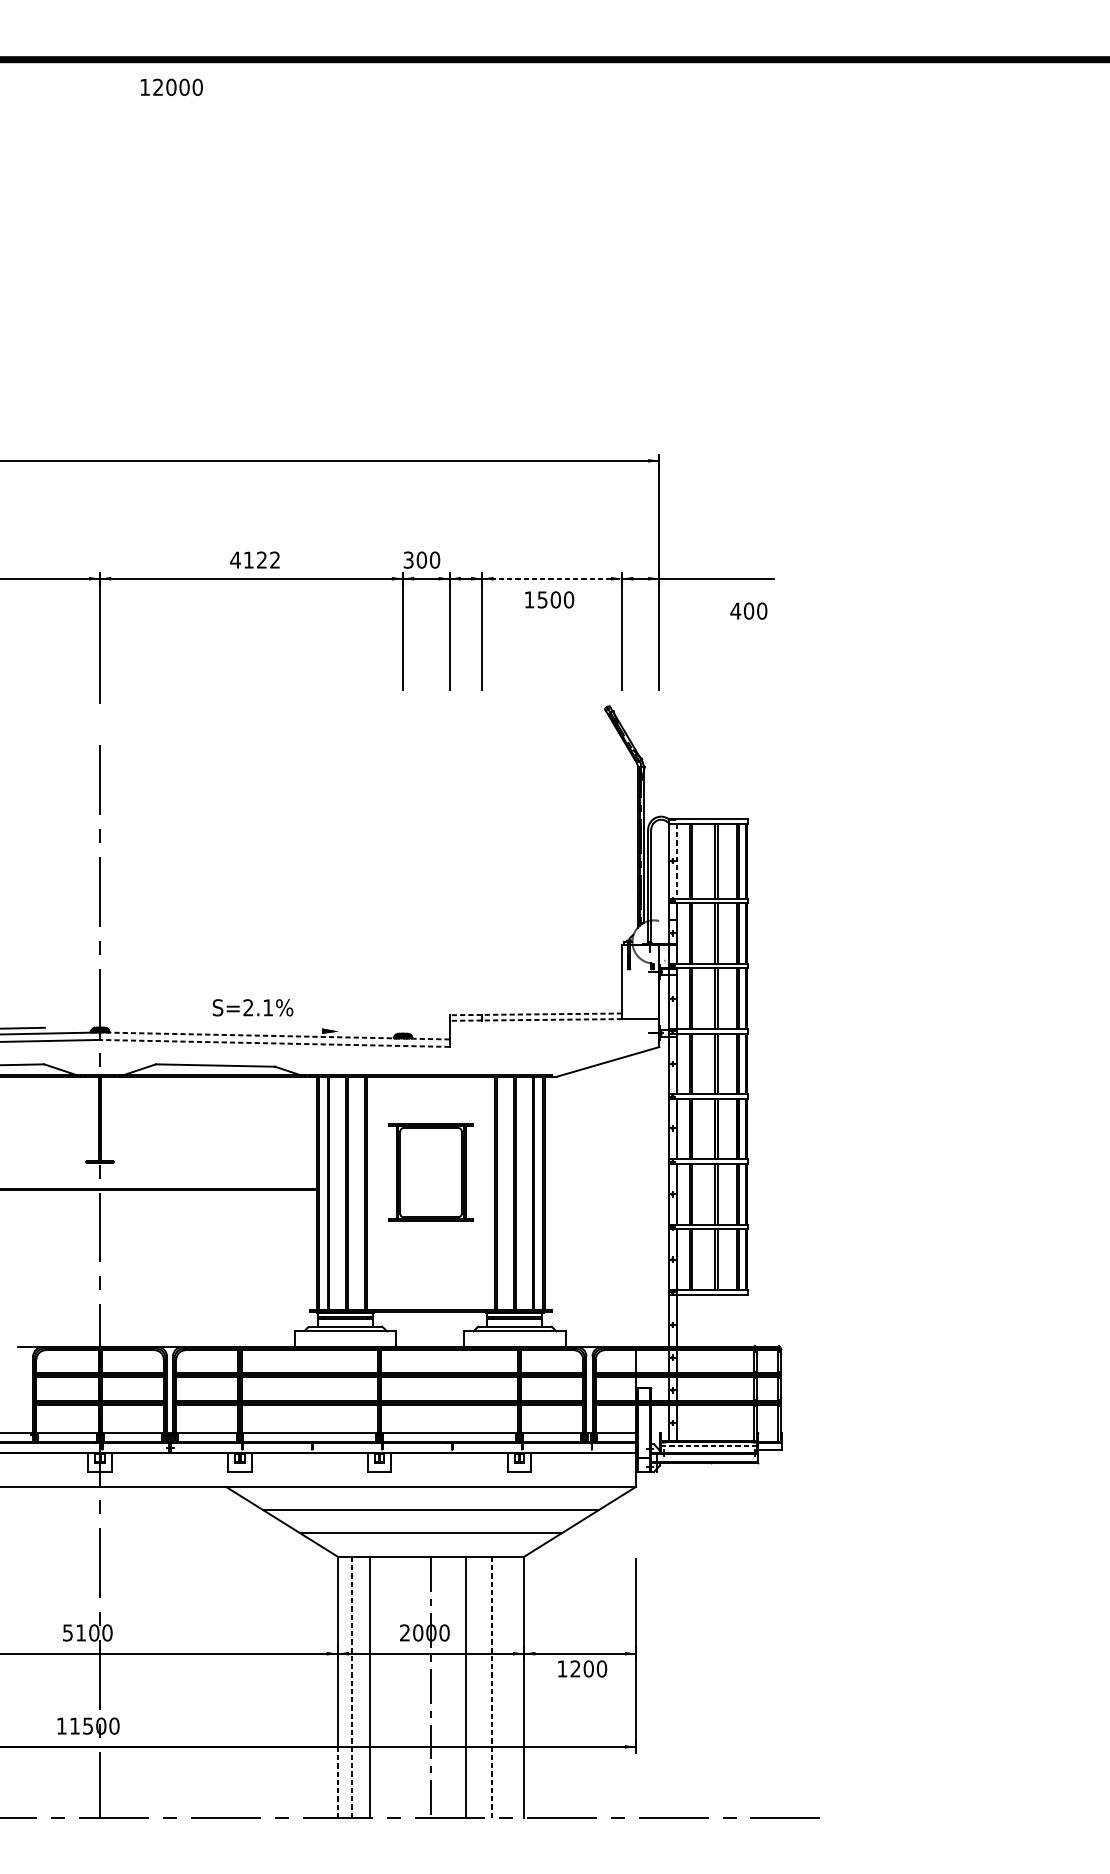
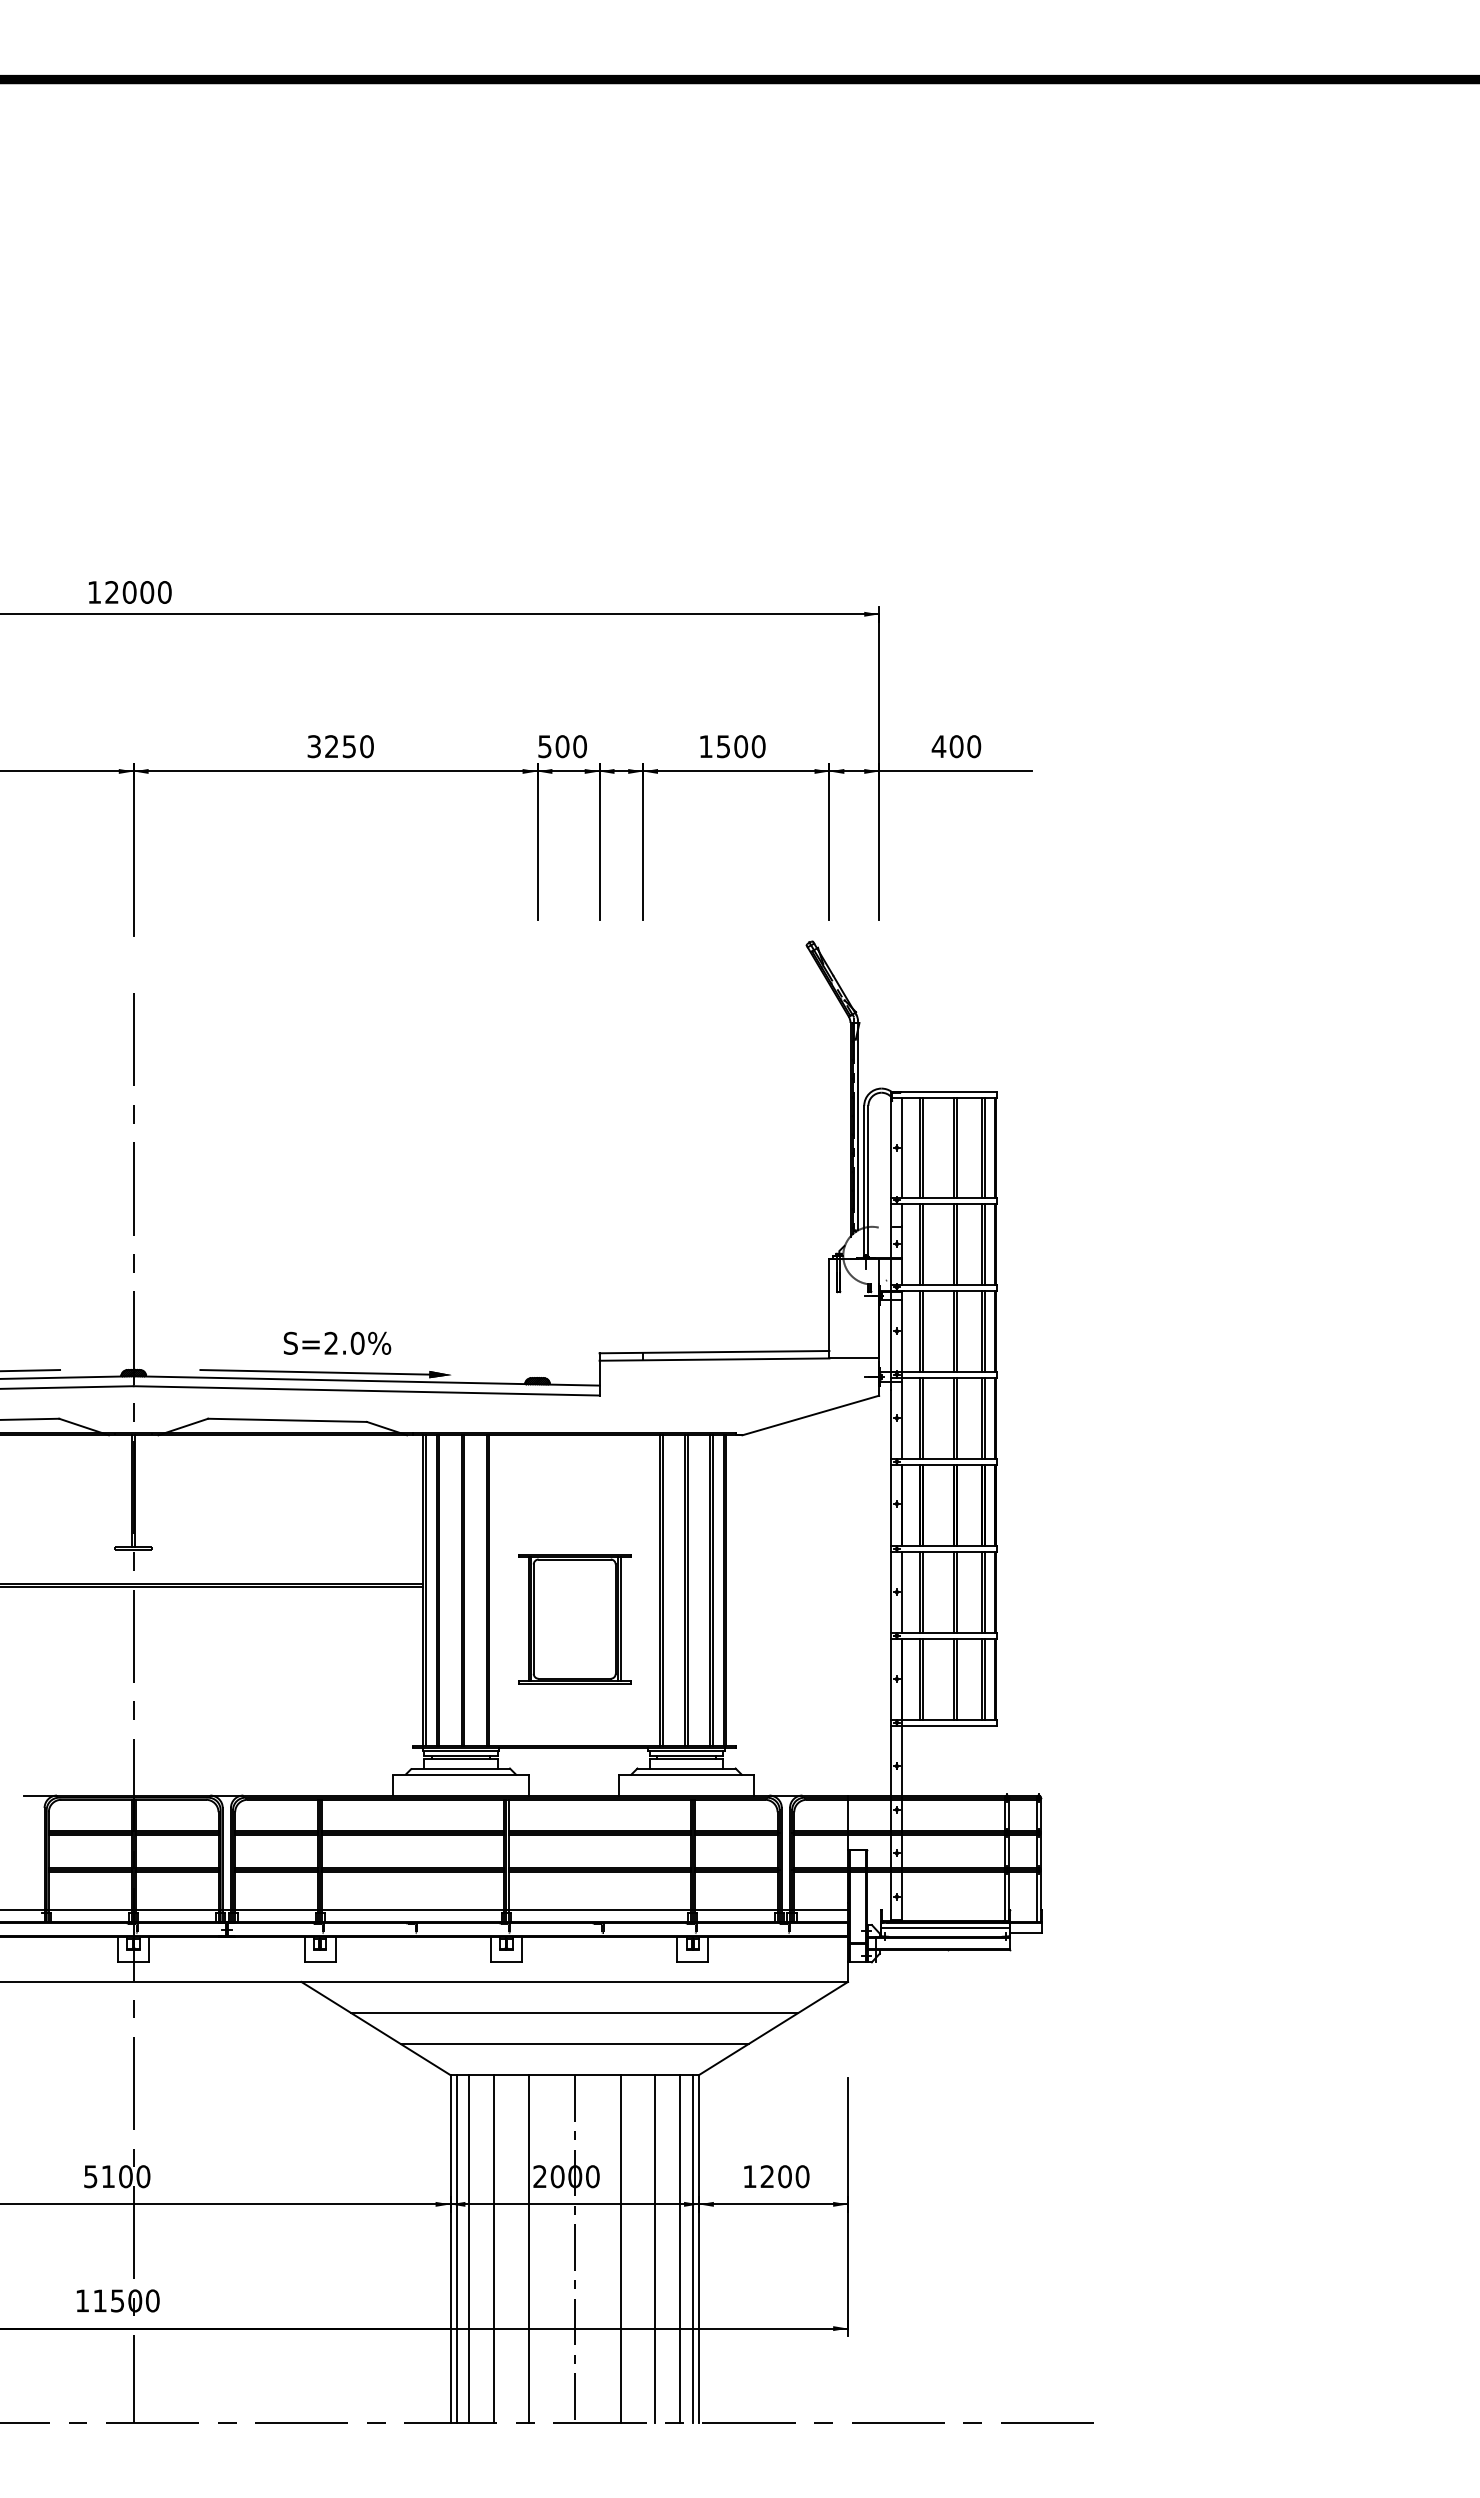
text: (172, 87) -> (130, 592), moved
text: (255, 560) -> (340, 746), 4122 -> 3250
text: (409, 560) -> (545, 746), 300 -> 500
line: (552, 578) -> (736, 771), dashed -> solid
text: (549, 599) -> (732, 746), moved
text: (748, 611) -> (956, 746), moved
line: (676, 860) -> (902, 1147), dashed -> solid
text: (268, 1007) -> (357, 1342), S=2.1% -> S=2.0%
line: (535, 1014) -> (714, 1352), dashed -> solid
line: (535, 1019) -> (714, 1359), dashed -> solid
line: (235, 1029) -> (314, 1372), added
line: (274, 1035) -> (366, 1380), dashed -> solid
line: (274, 1043) -> (366, 1390), dashed -> solid
part: (430, 1172) -> (574, 1619), moved
line: (709, 1446) -> (946, 1928), dashed -> solid
text: (582, 1668) -> (776, 2176), moved
line: (342, 1687) -> (456, 2249), added
line: (352, 1687) -> (469, 2249), dashed -> solid
line: (396, 1687) -> (528, 2249), added
line: (491, 1687) -> (655, 2249), dashed -> solid
line: (510, 1687) -> (680, 2249), added
line: (519, 1687) -> (692, 2249), added
line: (337, 1782) -> (450, 2376), dashed -> solid

